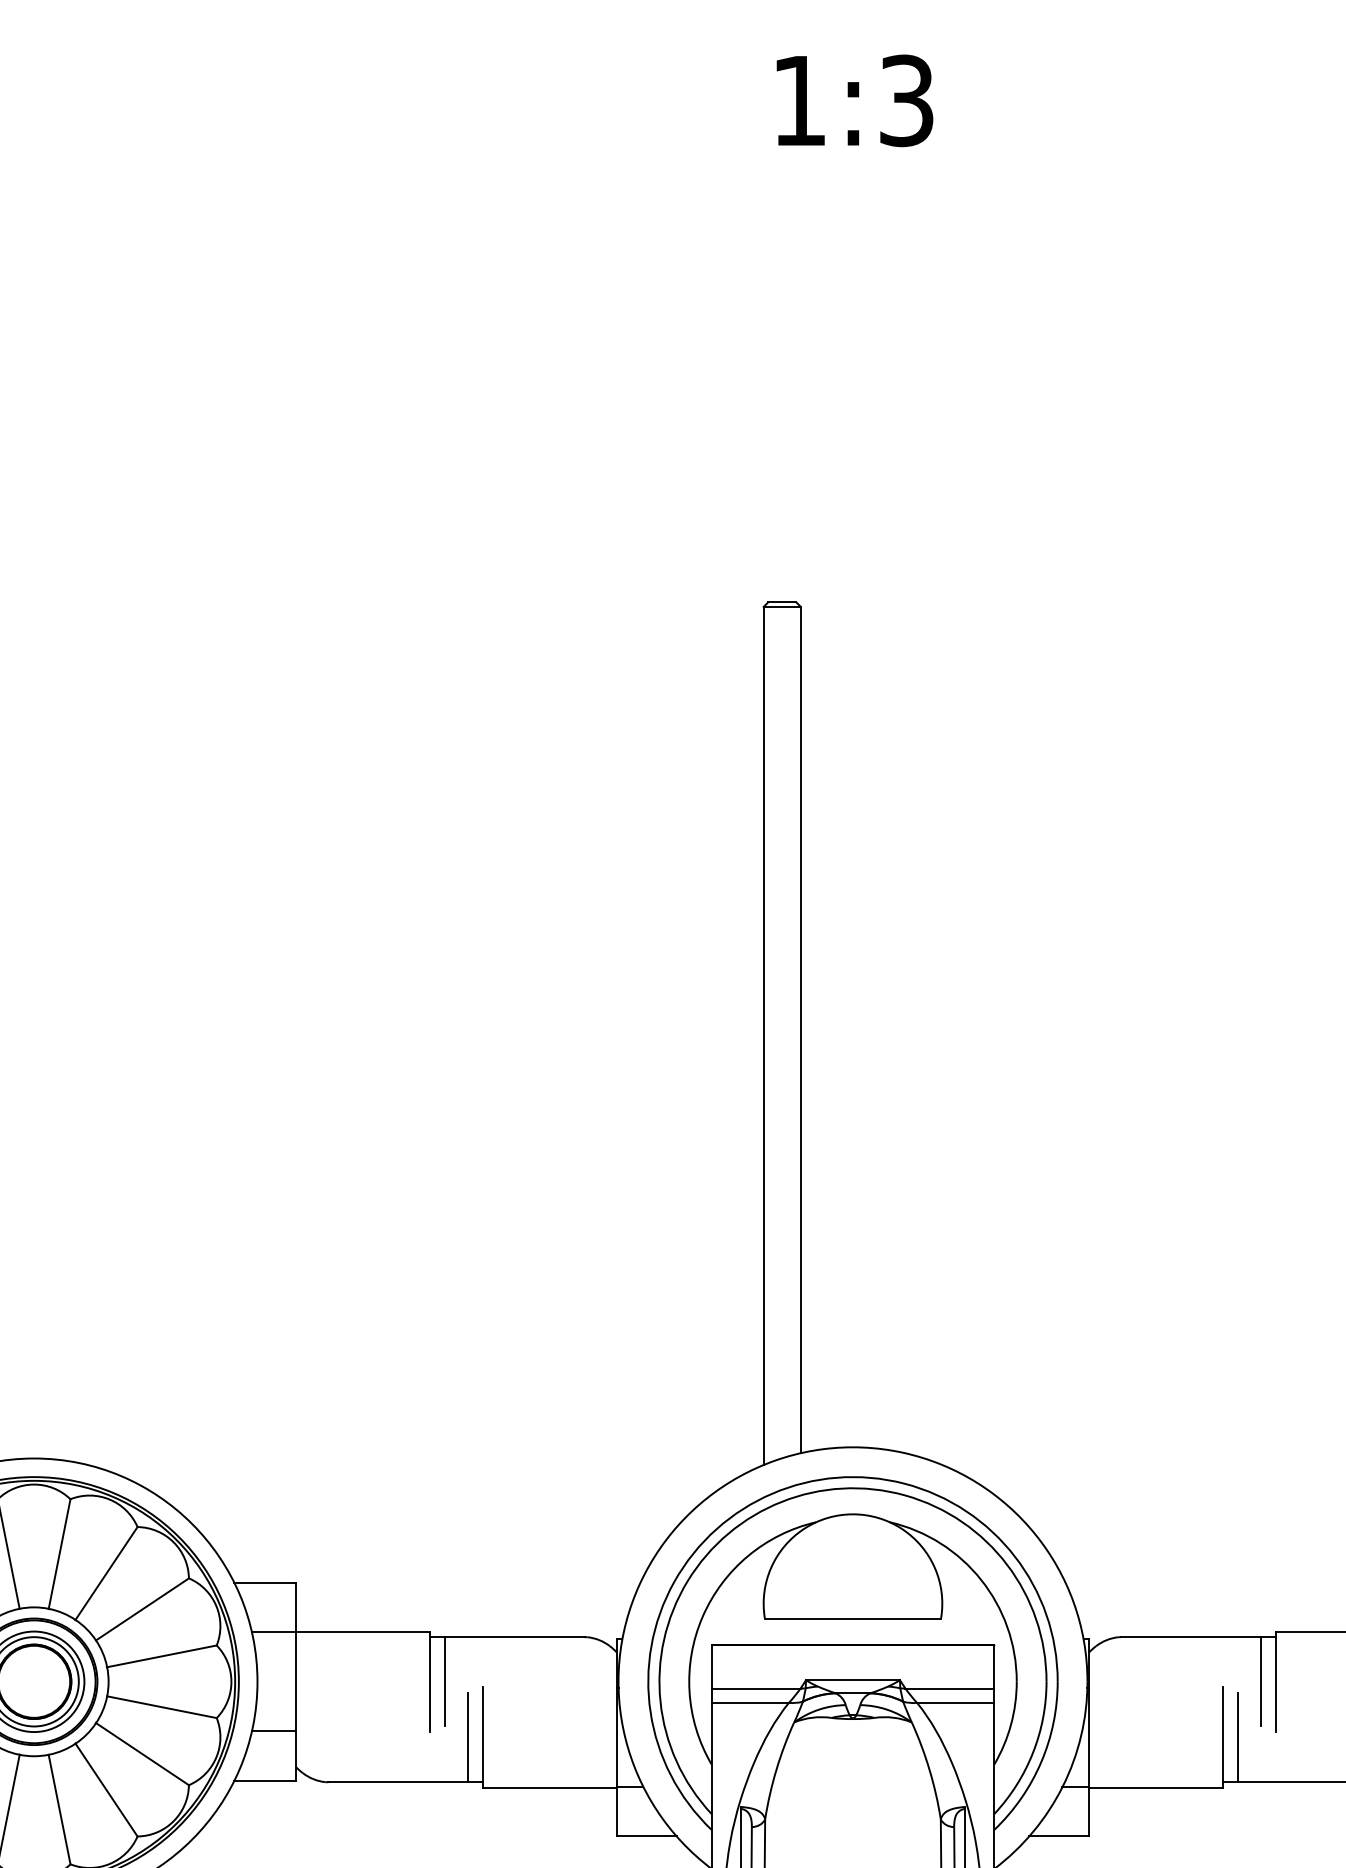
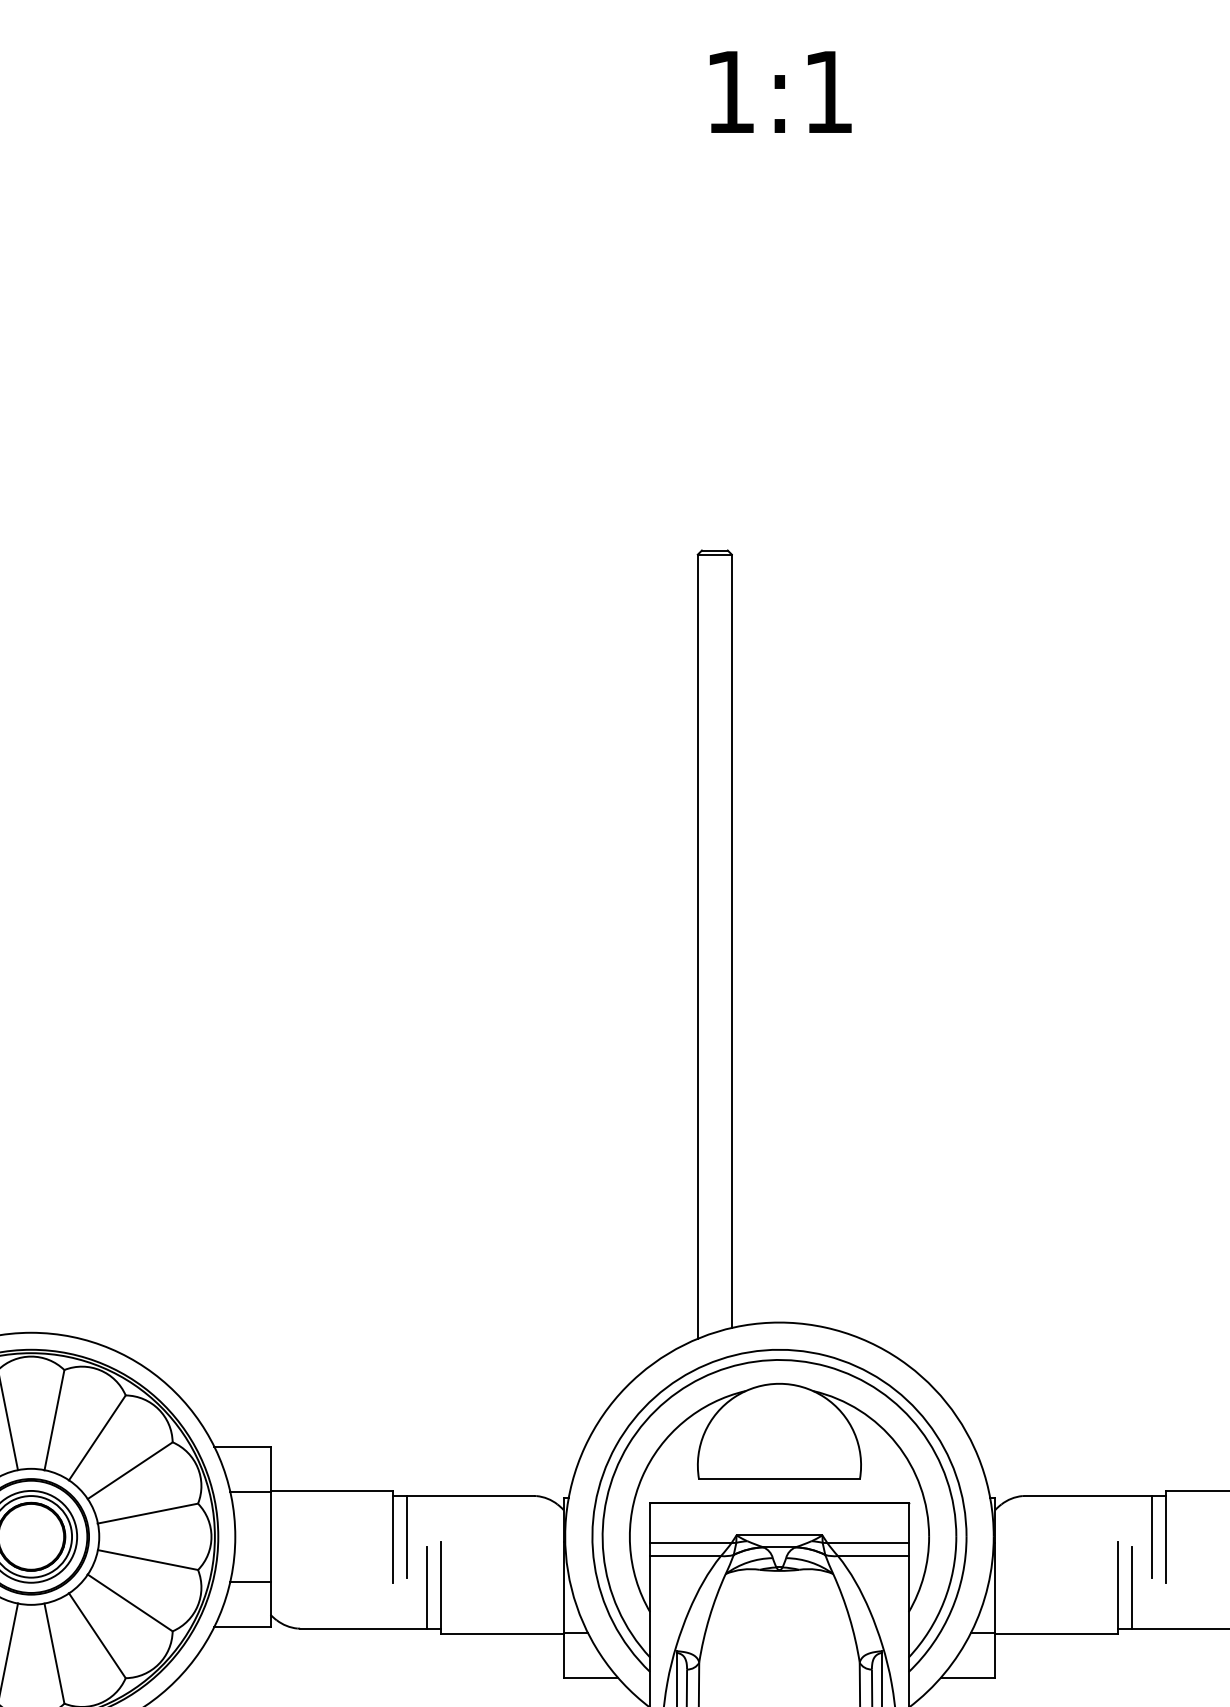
text: (906, 100) -> (828, 91), 1:3 -> 1:1

